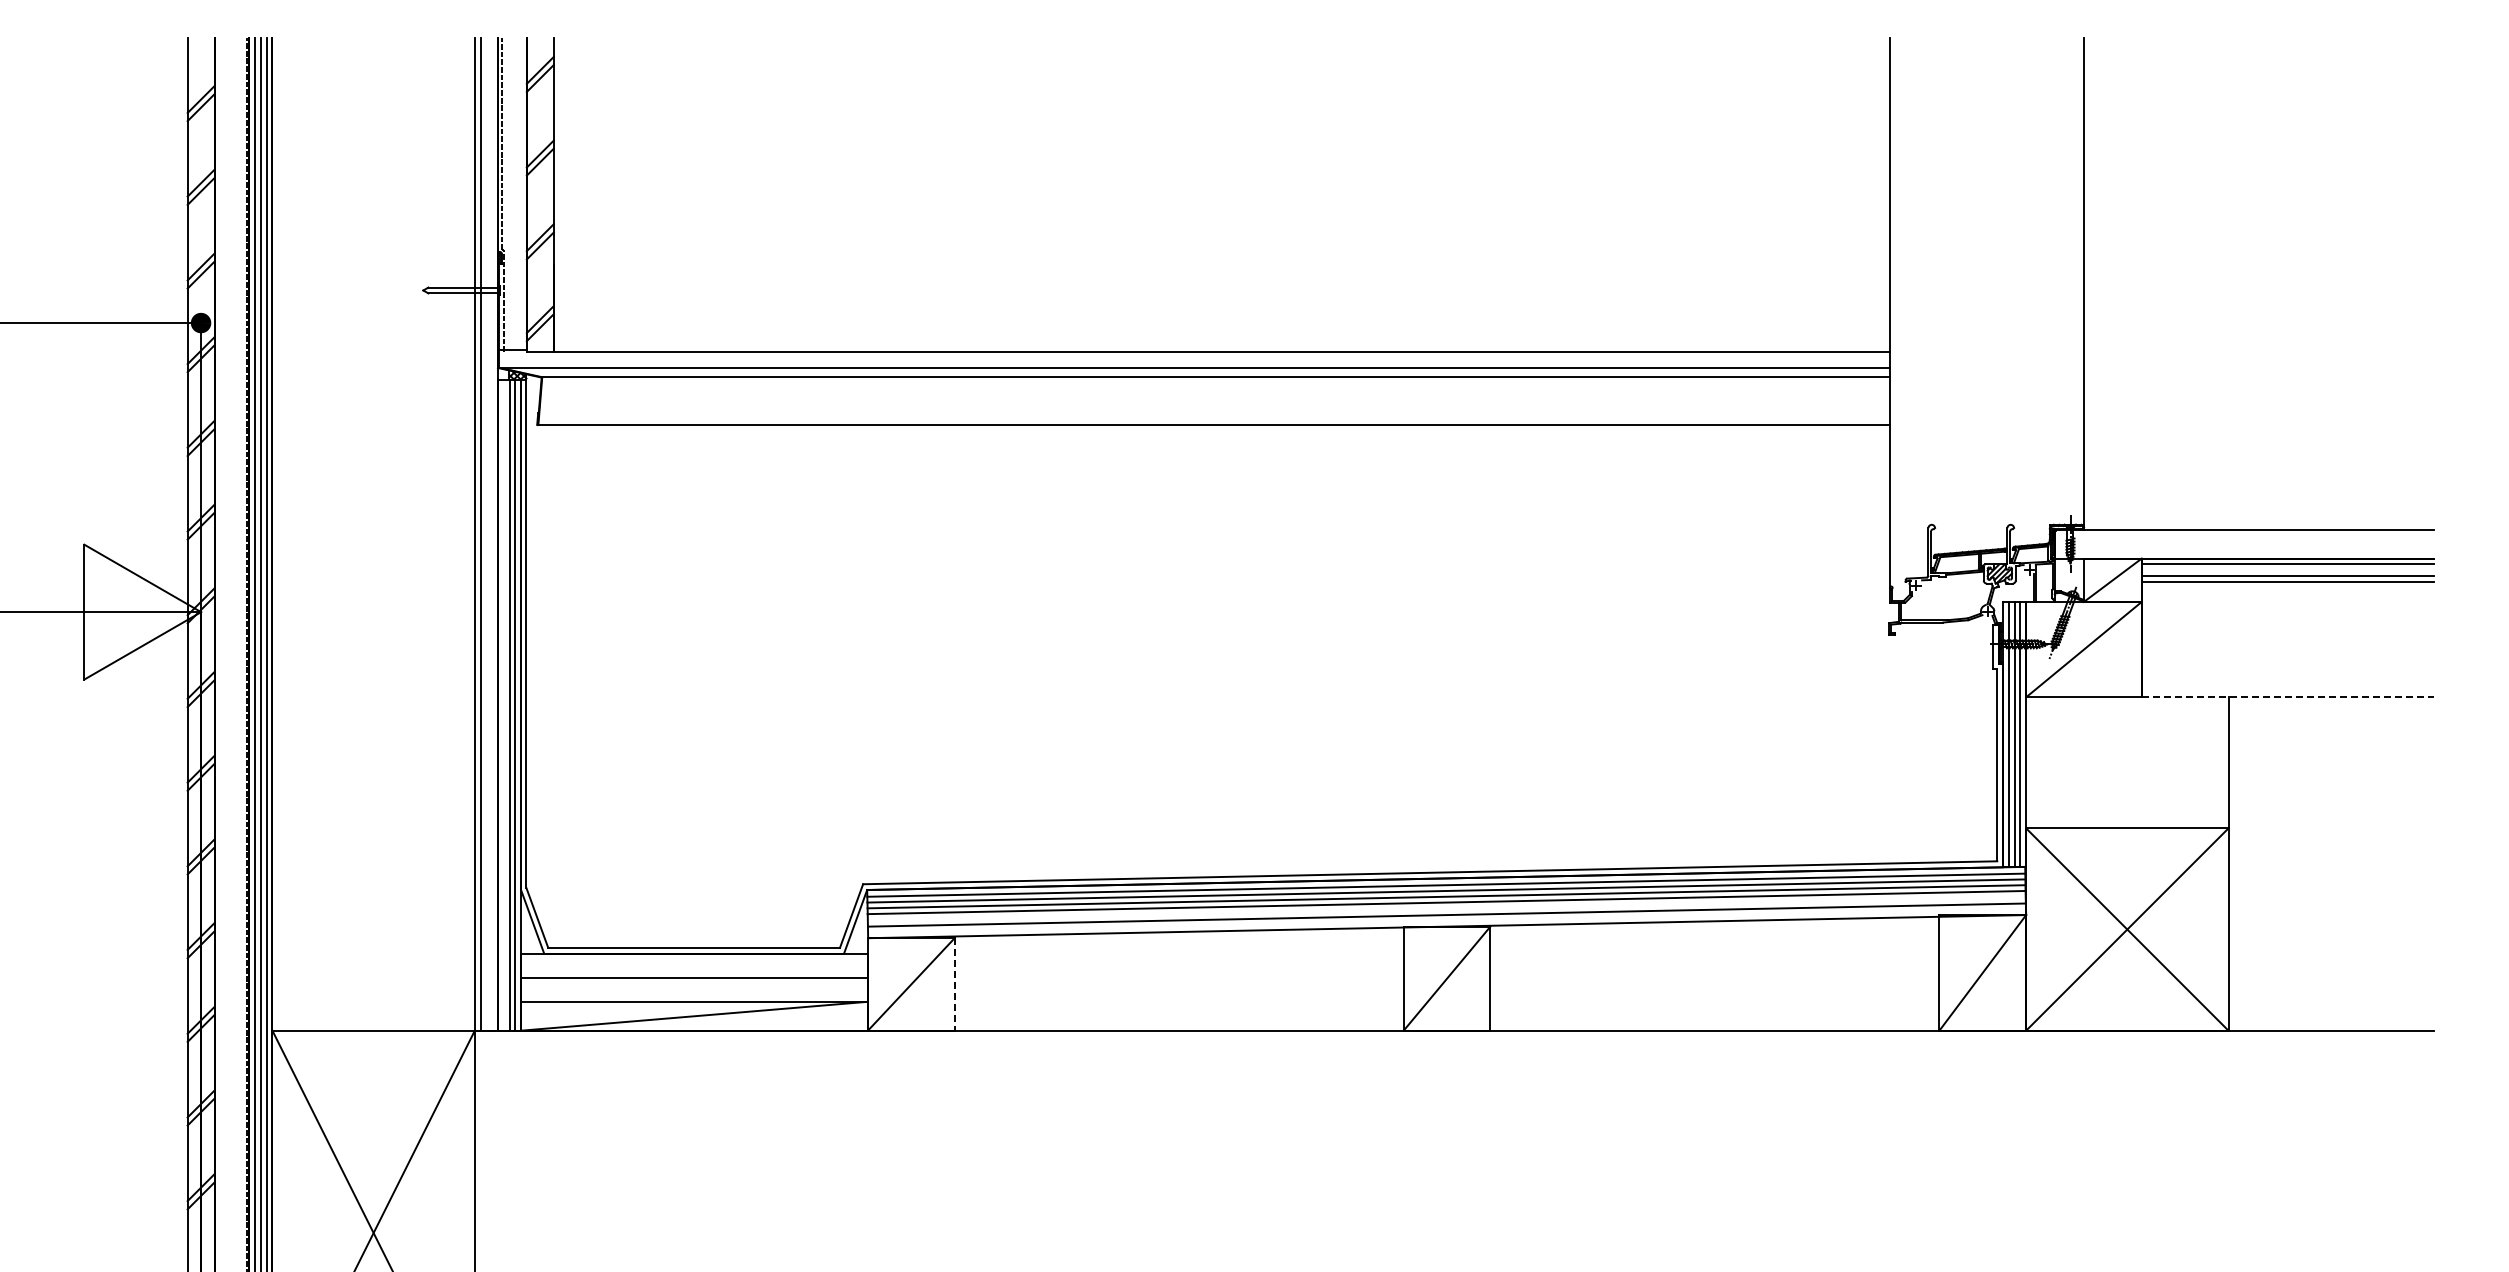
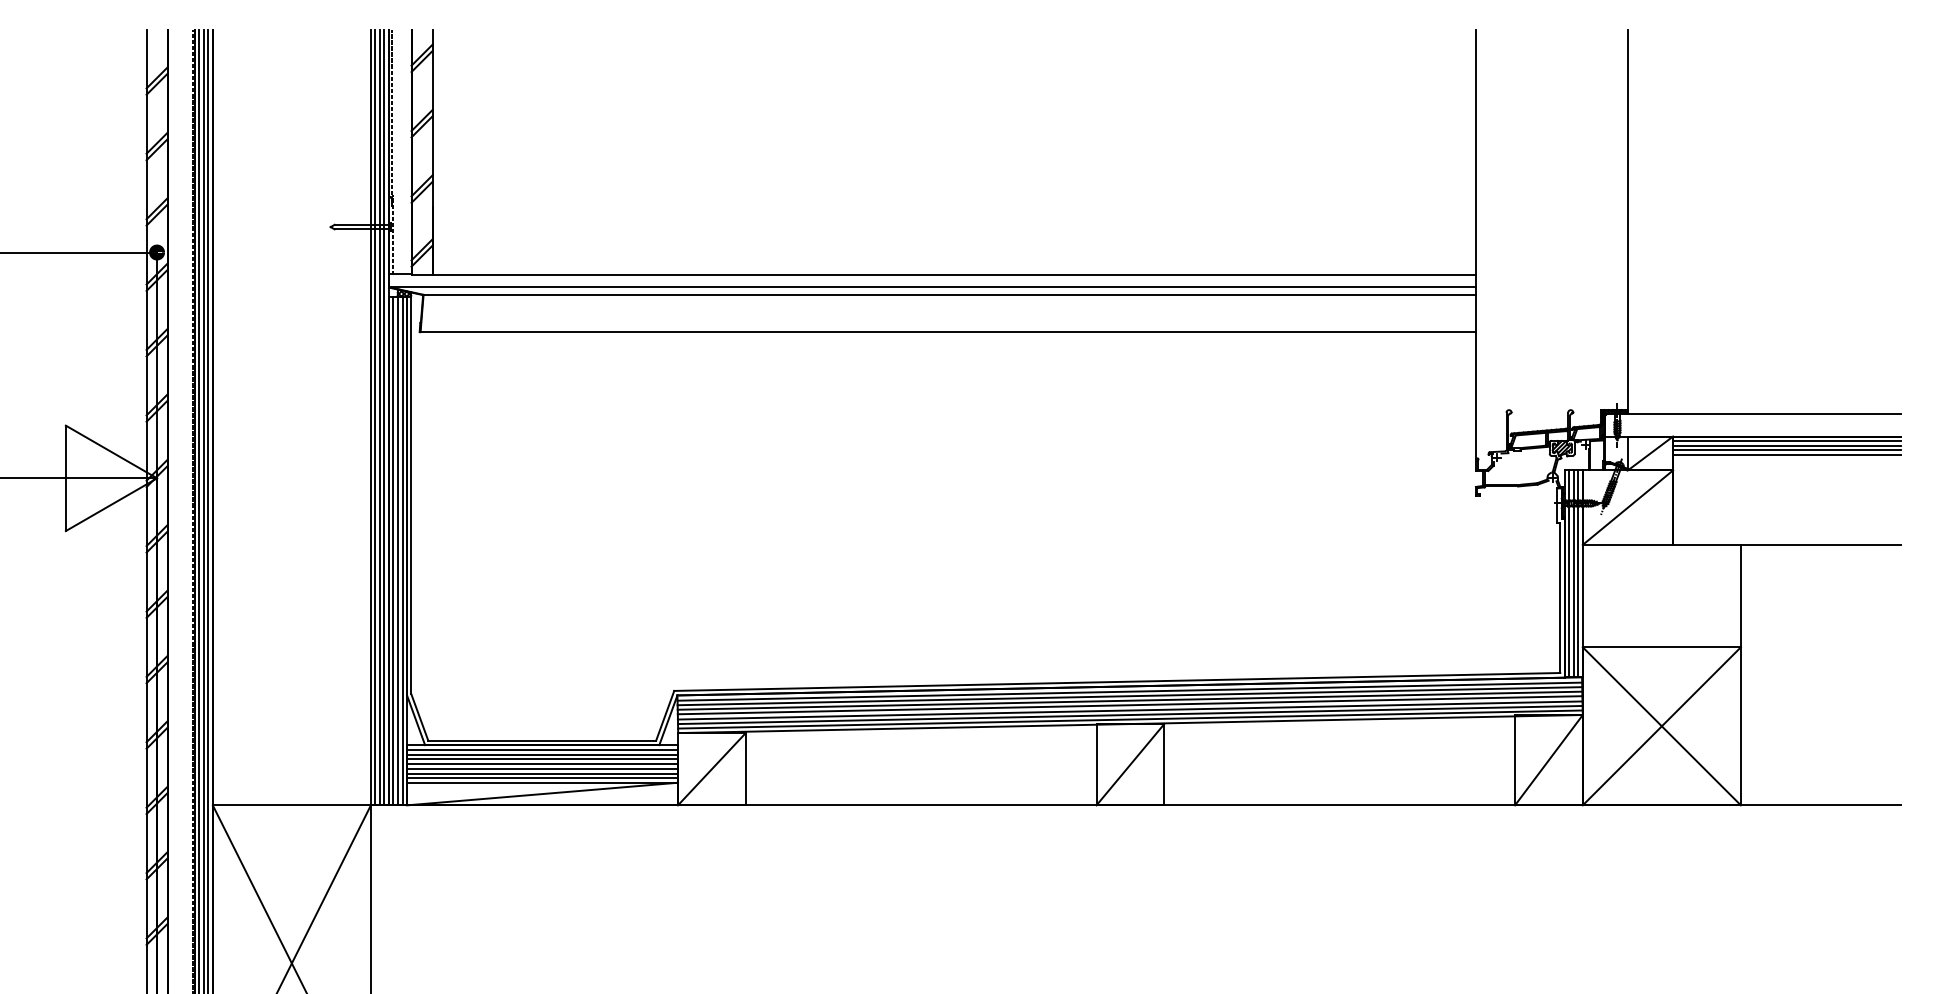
line: (486, 534) -> (380, 417), added
line: (492, 534) -> (384, 417), added
line: (2287, 570) -> (1786, 445), added
line: (2287, 697) -> (1786, 545), dashed -> solid
line: (503, 704) -> (393, 550), added
line: (1446, 908) -> (1129, 709), added
line: (1446, 920) -> (1129, 719), added
line: (694, 960) -> (542, 750), added
line: (694, 966) -> (542, 755), added
line: (694, 971) -> (542, 759), added
line: (694, 984) -> (542, 769), added
line: (954, 984) -> (745, 769), dashed -> solid
line: (694, 990) -> (542, 773), added
line: (694, 996) -> (542, 778), added

